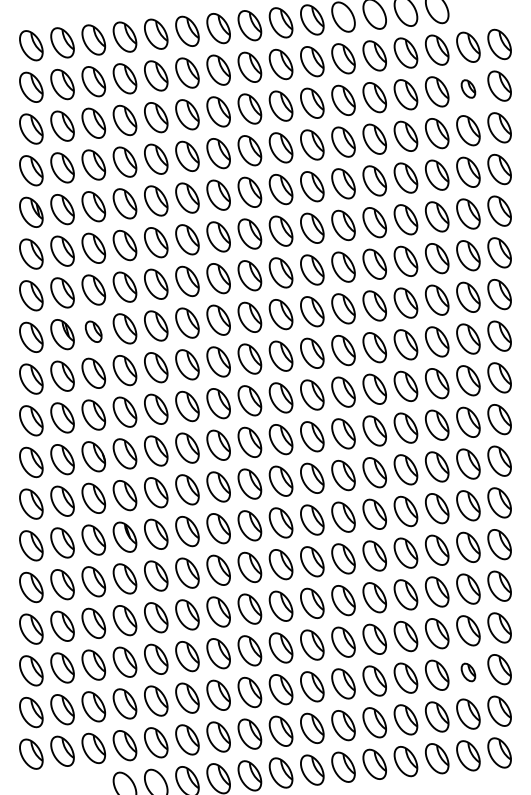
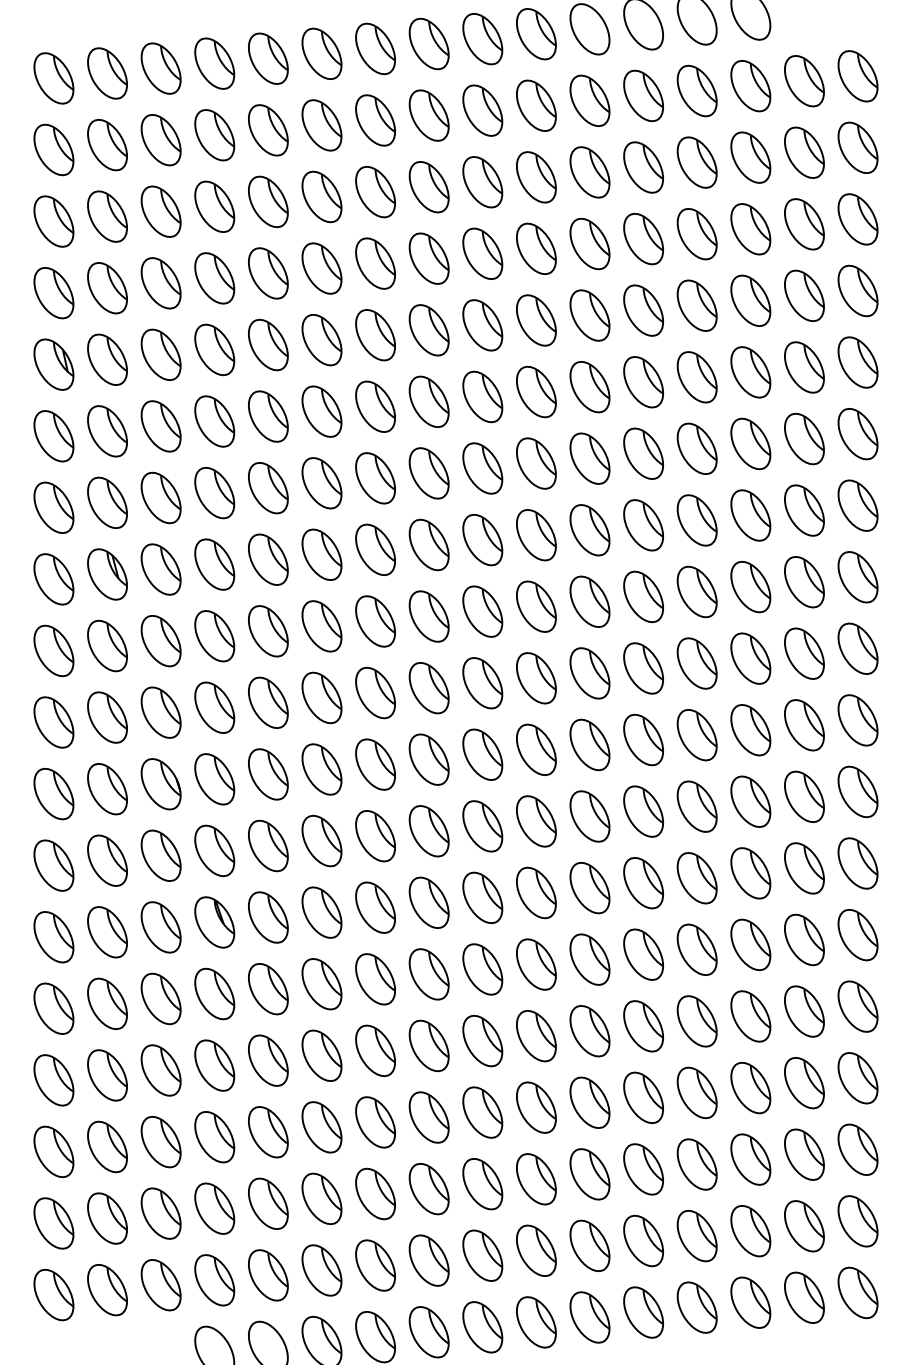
part: (468, 88) -> (804, 151), size x1.67
part: (93, 331) -> (160, 569), size x1.43
part: (468, 672) -> (804, 1154), size x1.67

